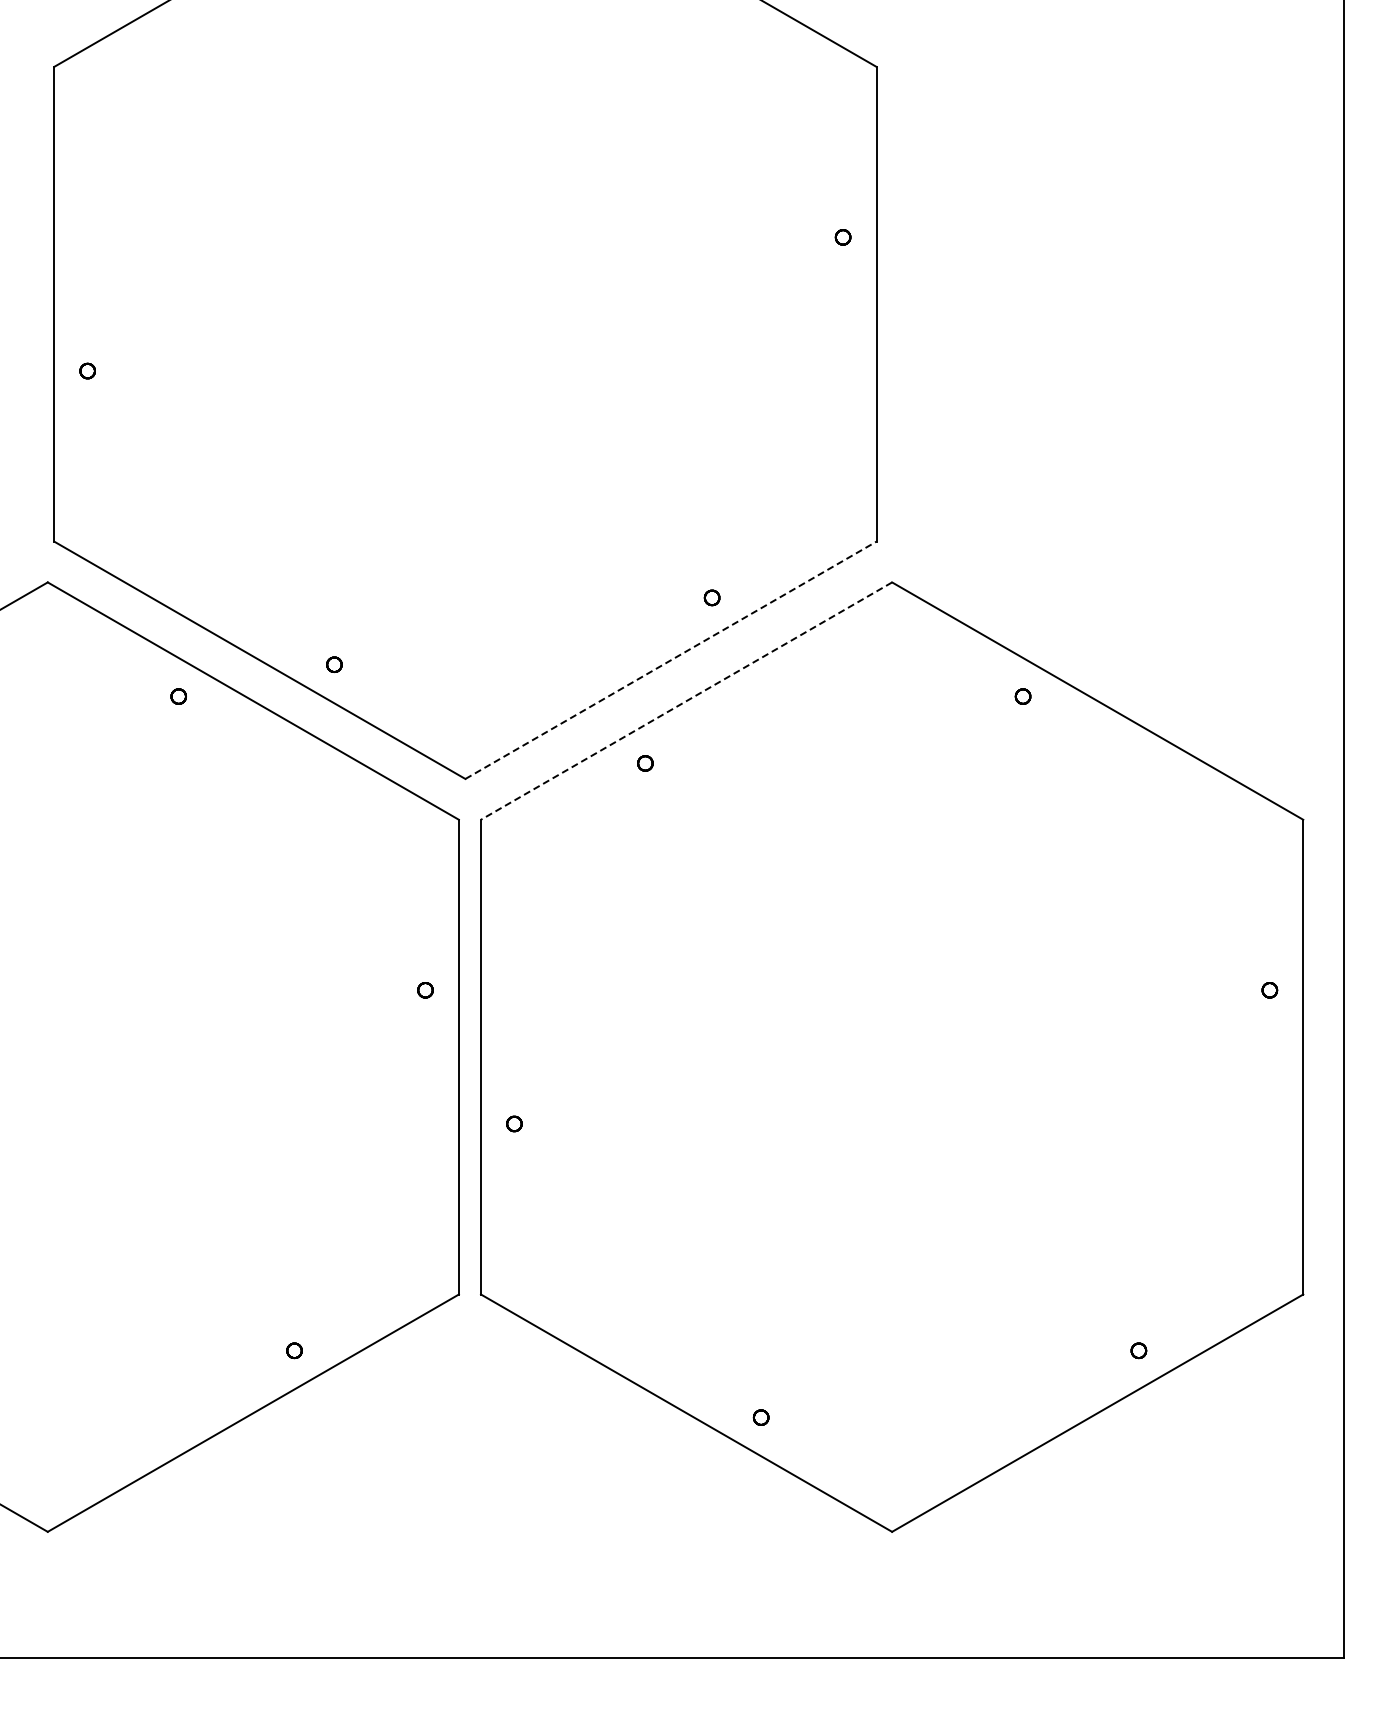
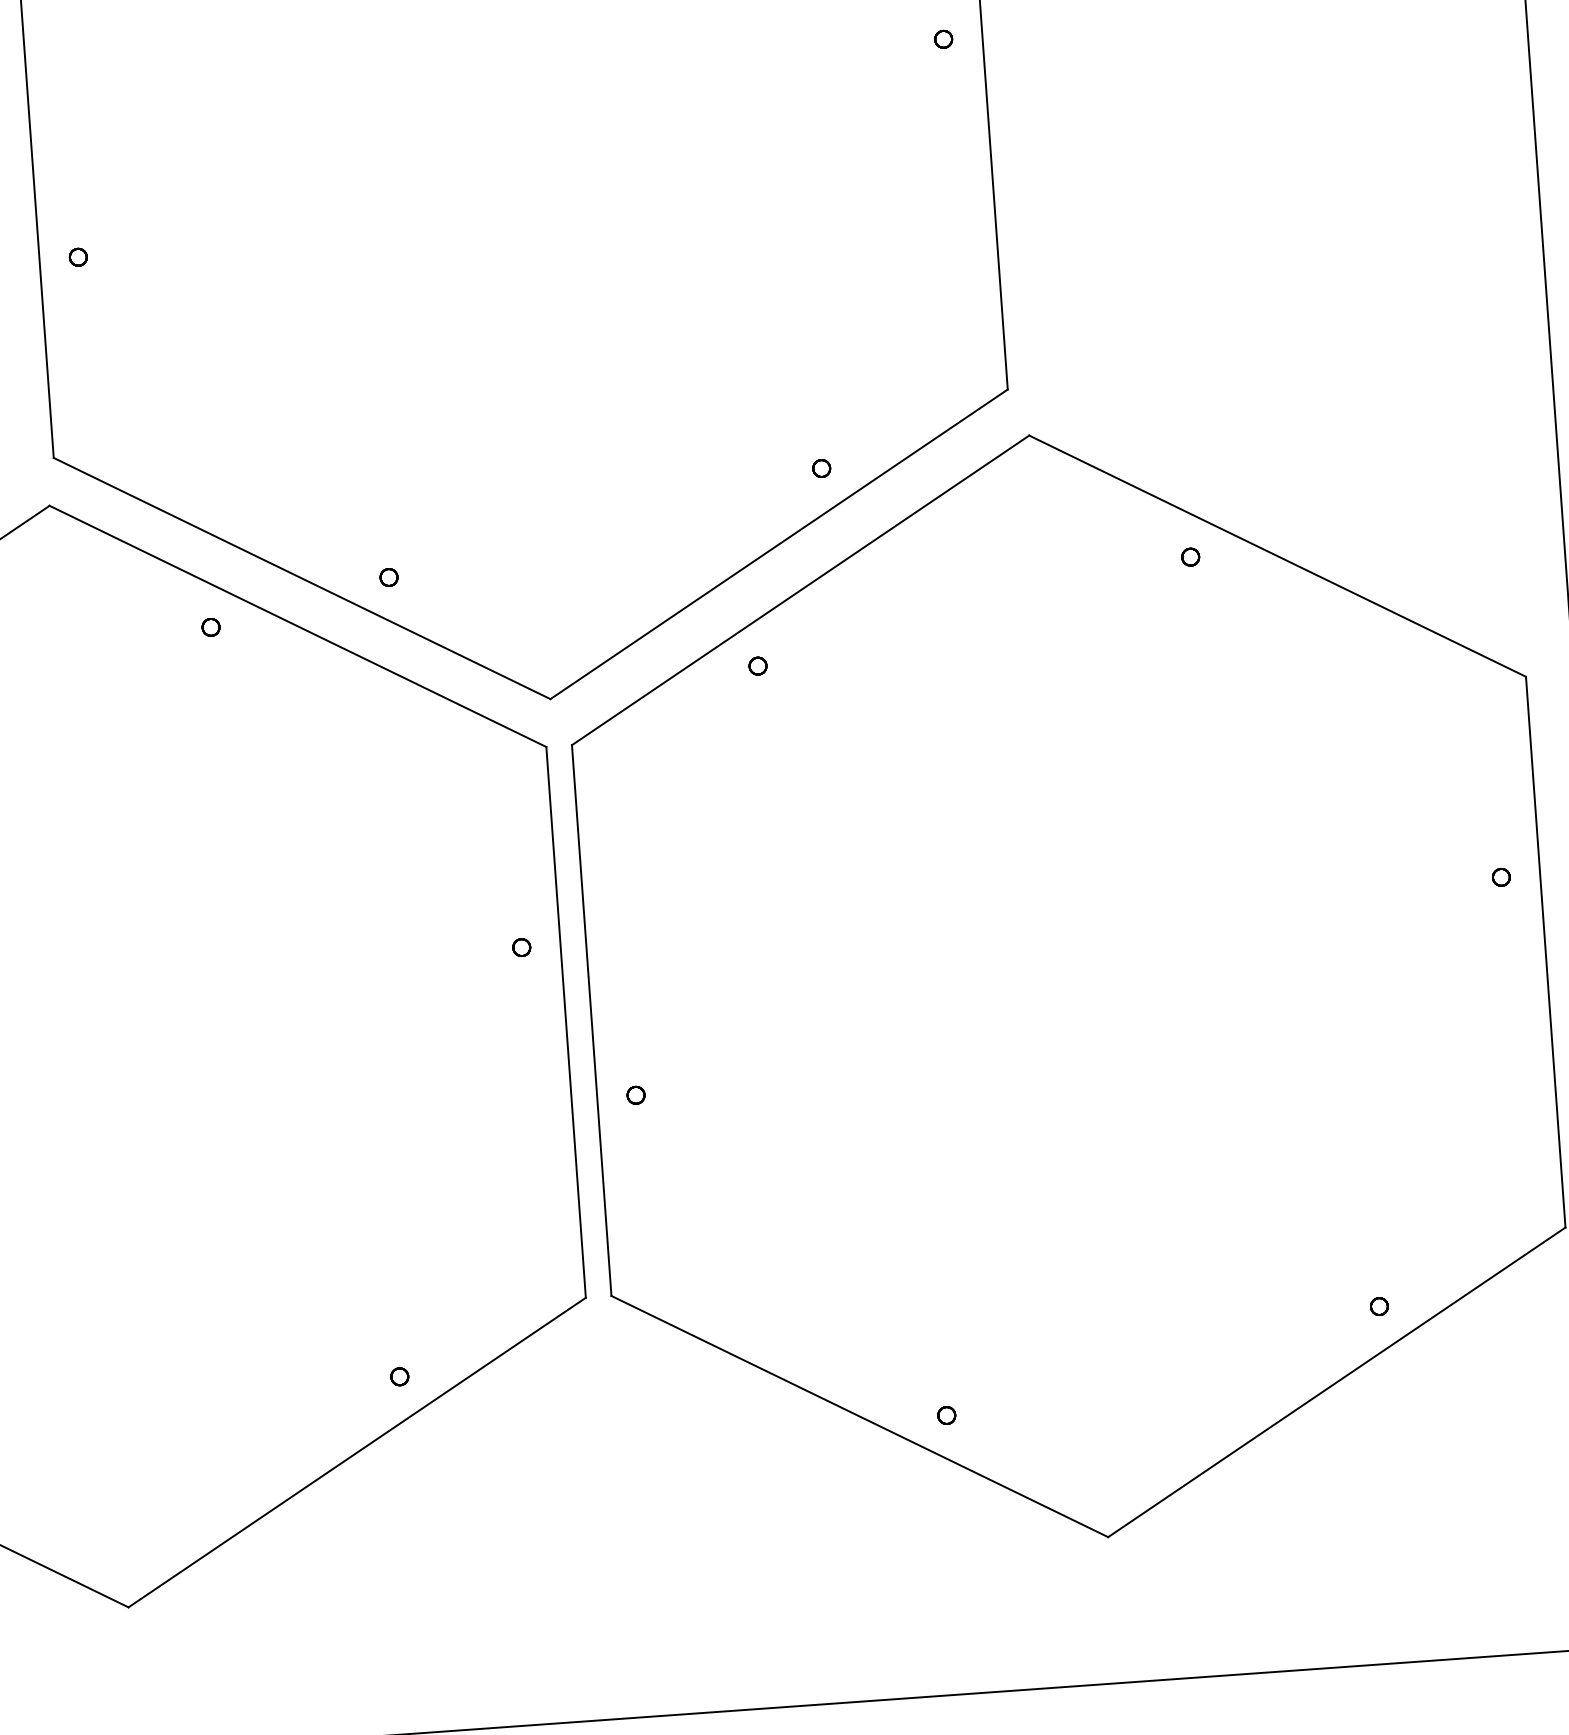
line: (671, 660) -> (779, 544), dashed -> solid
line: (686, 701) -> (800, 590), dashed -> solid

